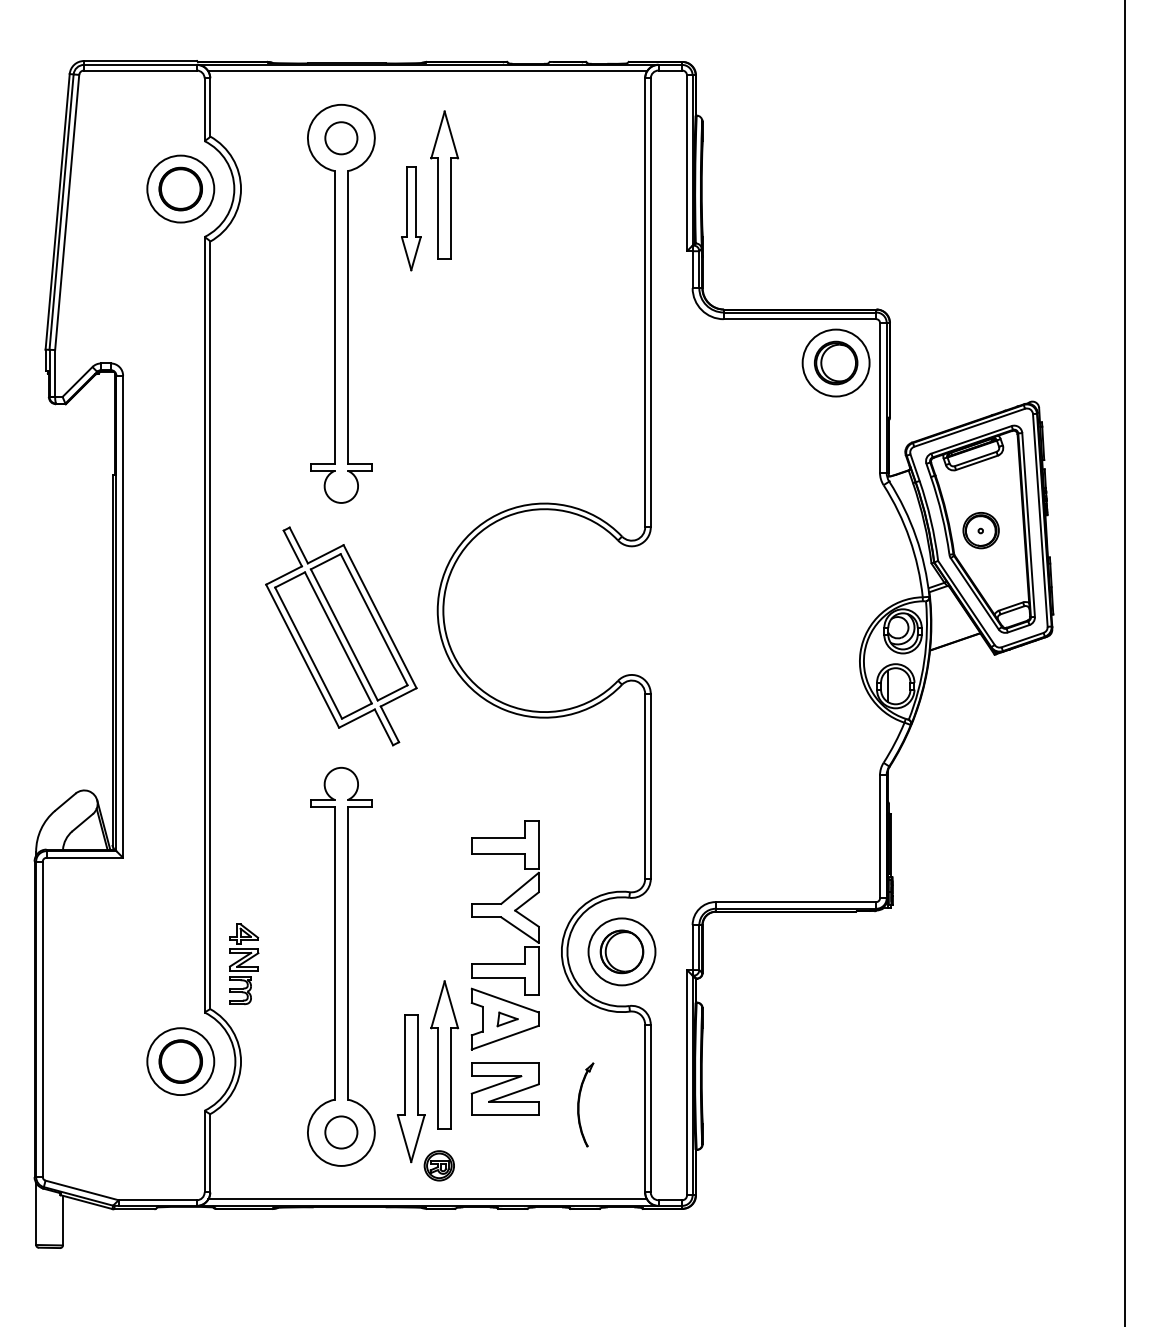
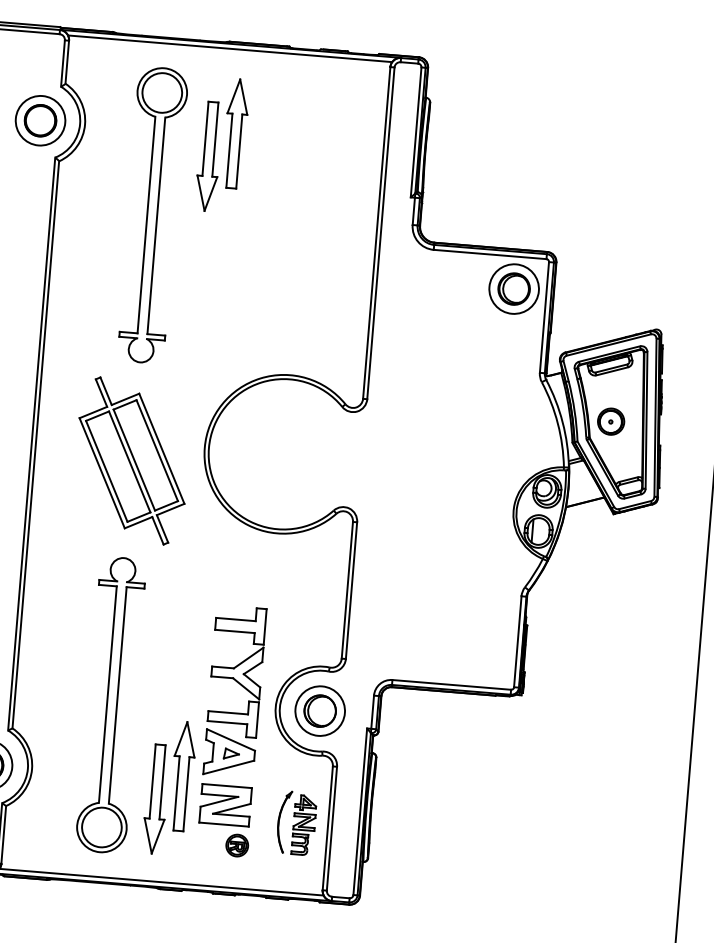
circle: (341, 138) -> (162, 93), size x1.67
part: (411, 218) -> (209, 156), size x1.43
part: (244, 964) -> (304, 825), moved
circle: (341, 1132) -> (101, 827), size x1.67
part: (438, 1165) -> (236, 845), moved

